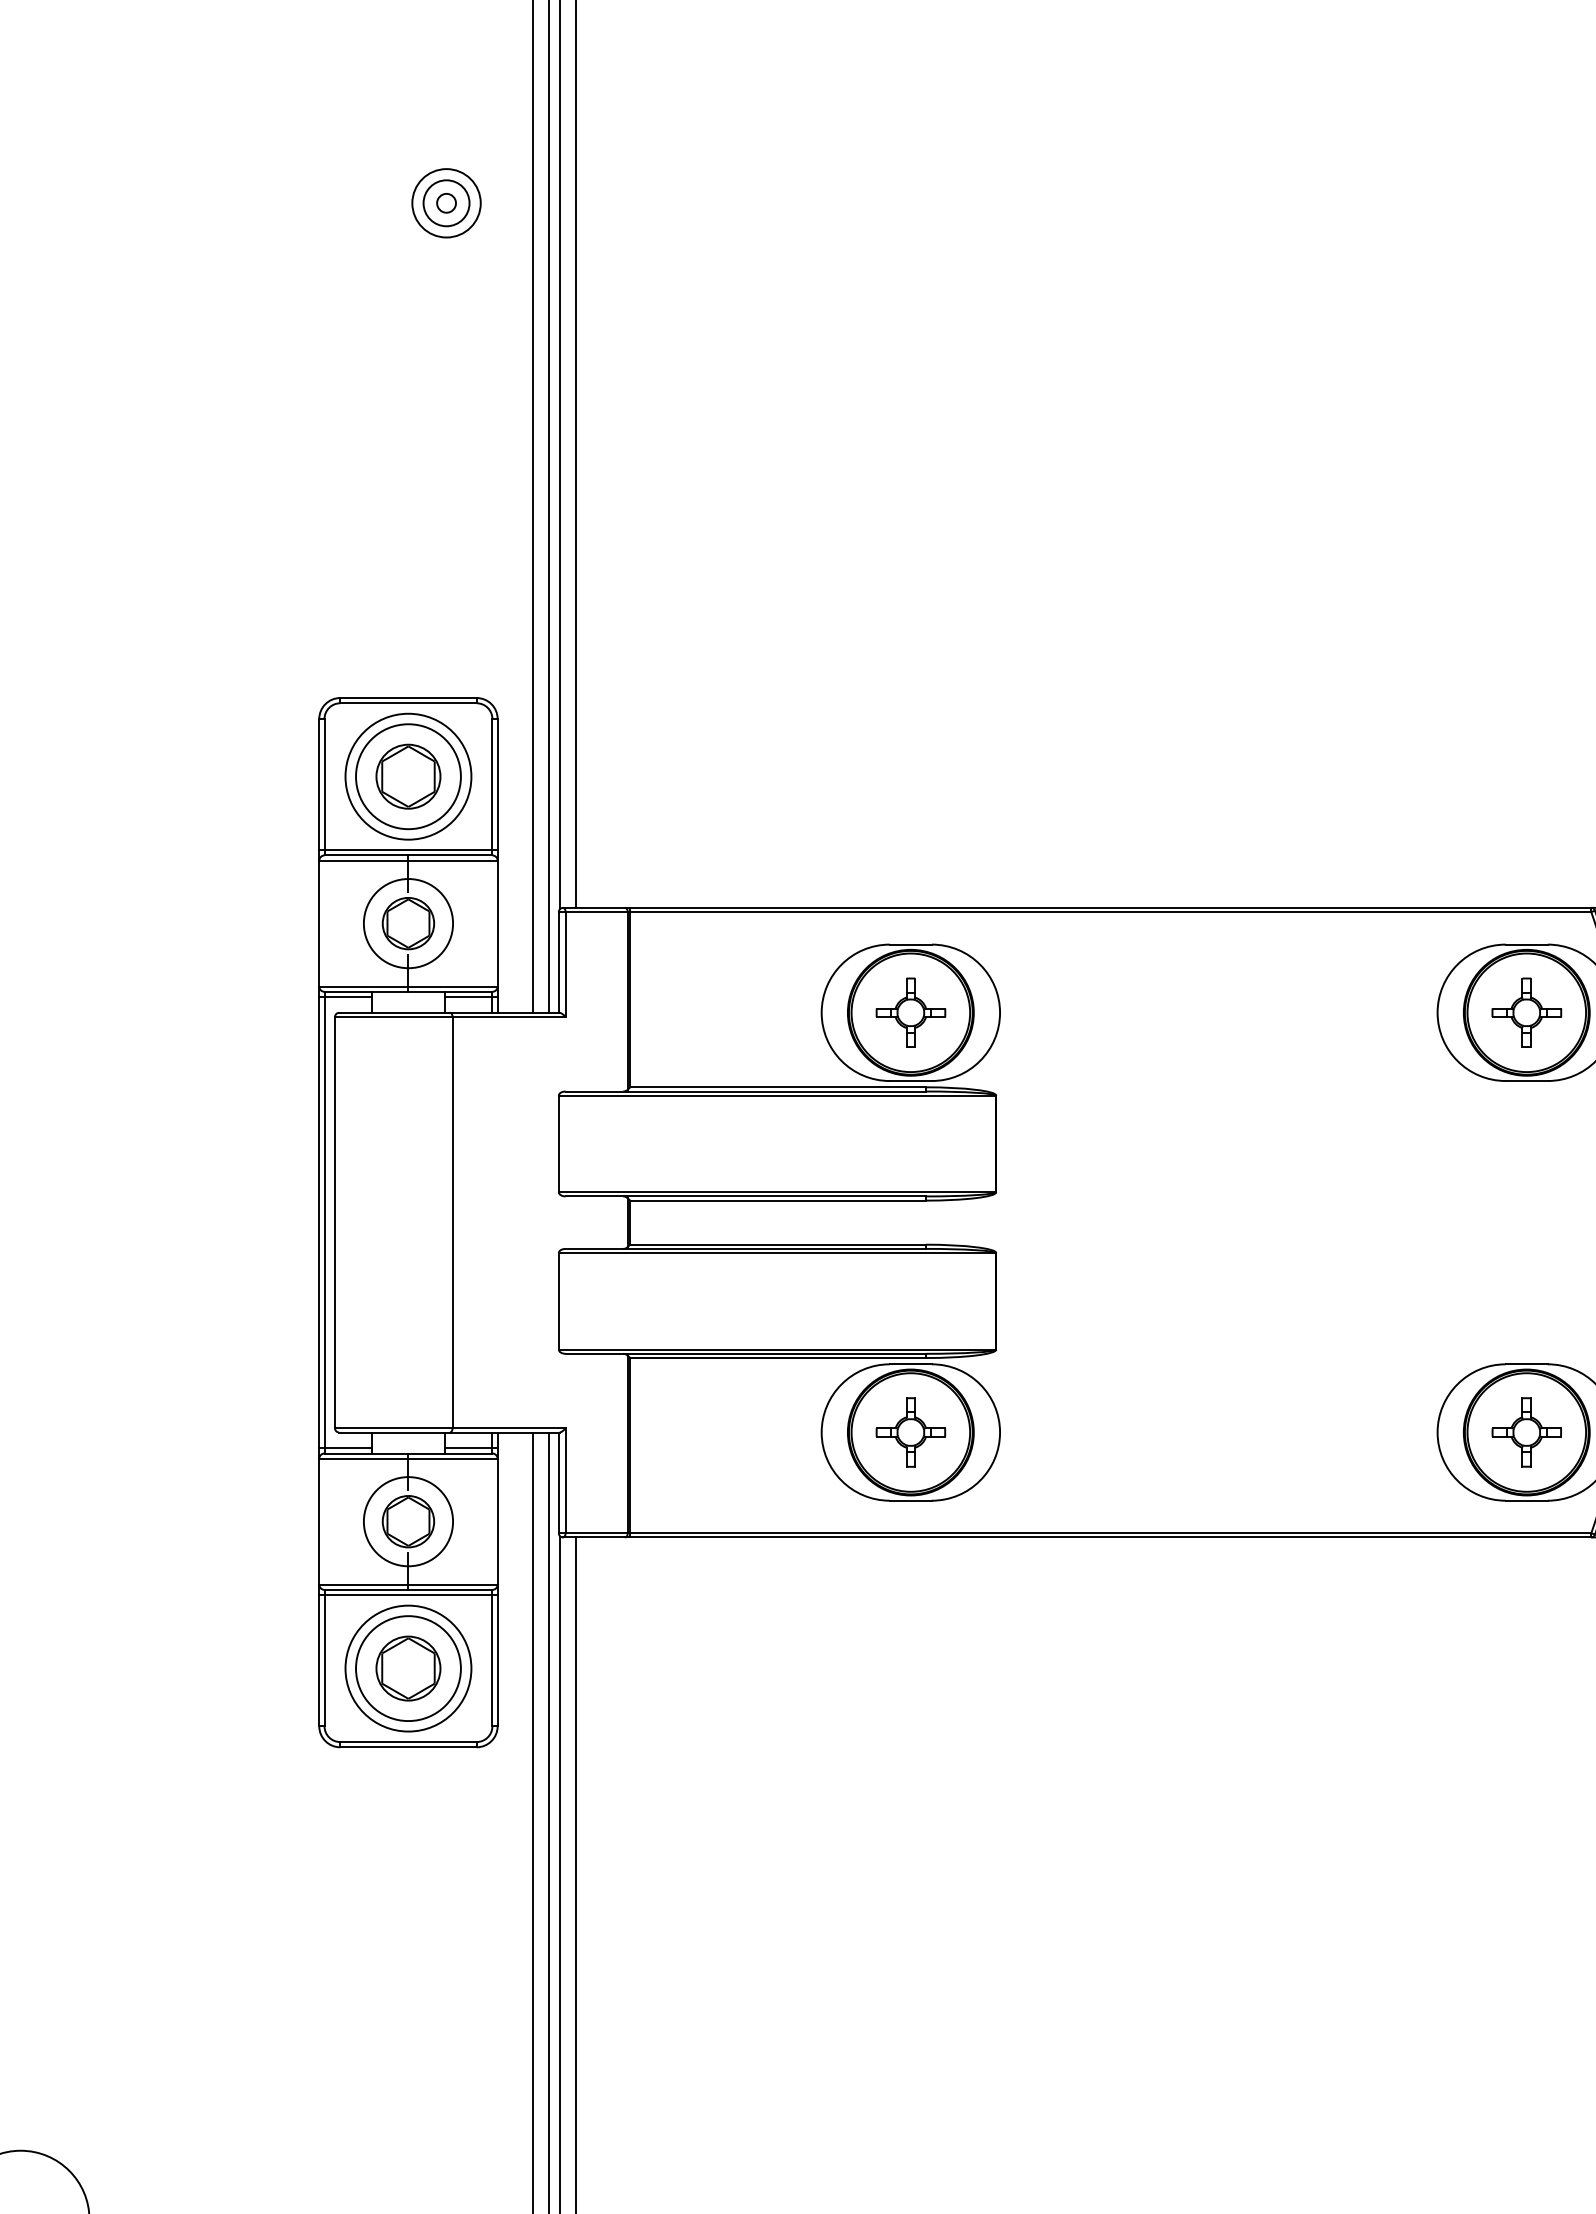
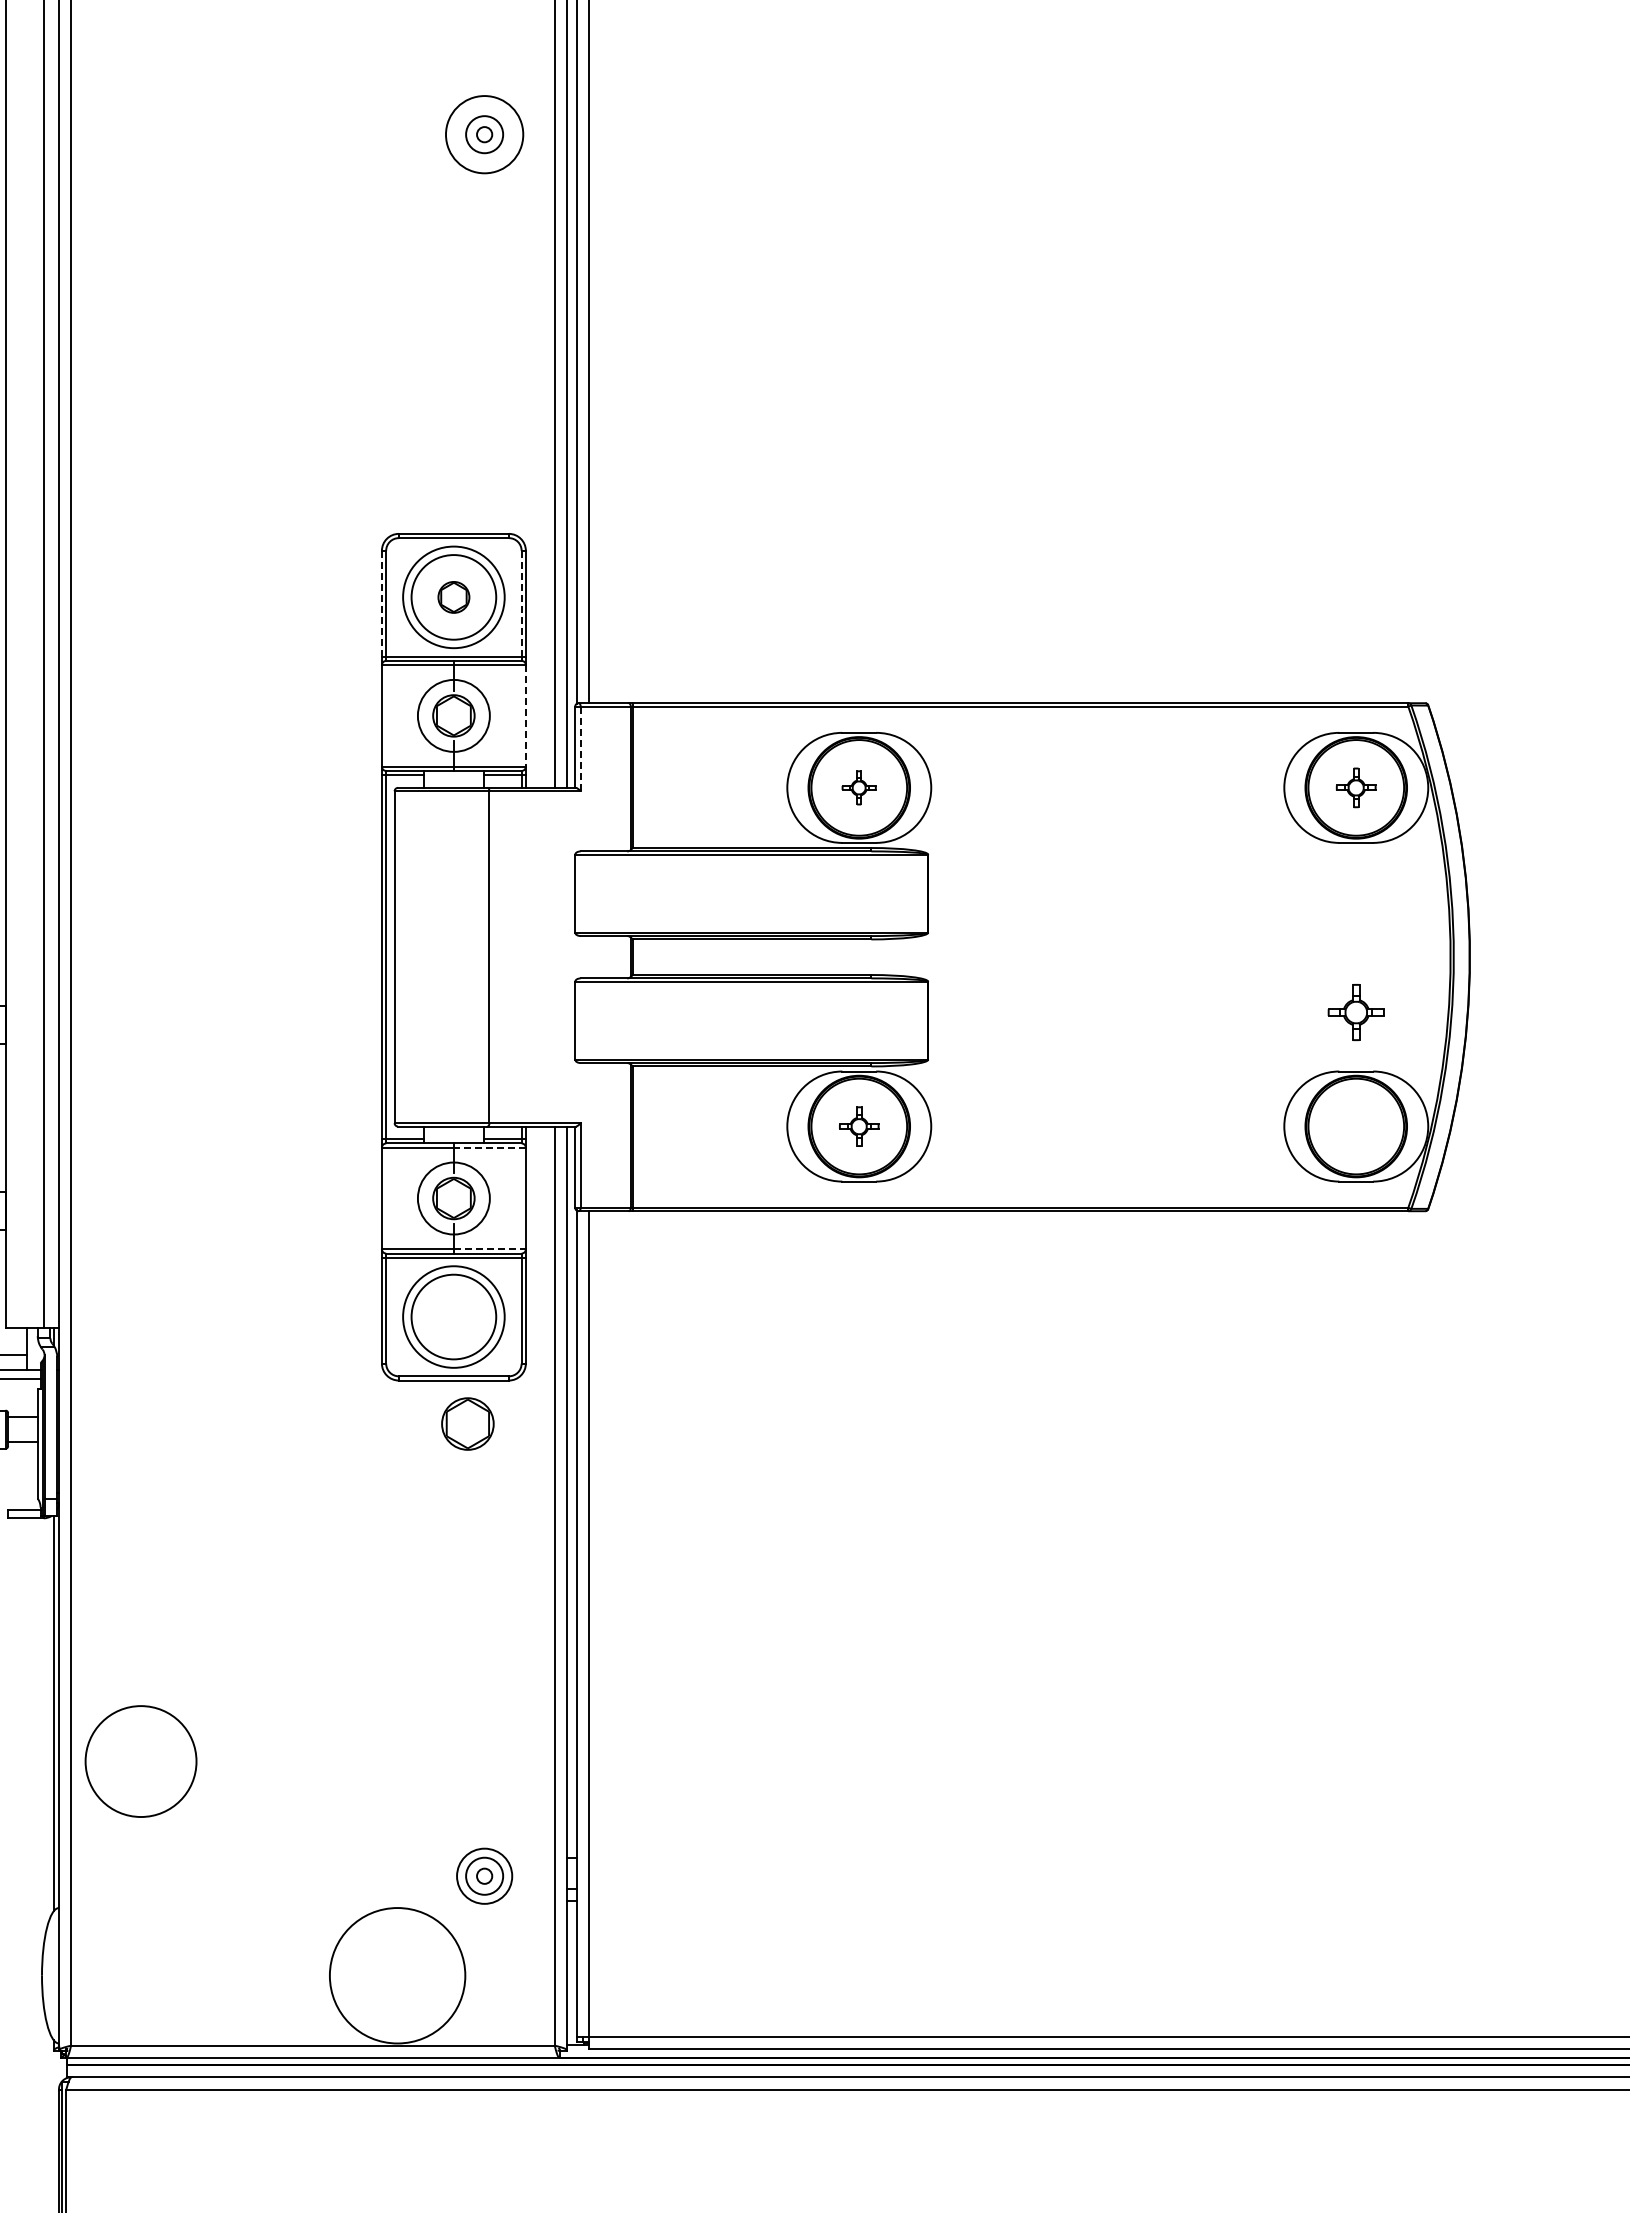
circle: (446, 203) -> (484, 134), size x1.4
part: (407, 776) -> (453, 597), size x0.6
line: (318, 784) -> (381, 603), solid -> dashed
line: (492, 784) -> (521, 603), solid -> dashed
line: (497, 923) -> (525, 715), solid -> dashed
line: (565, 965) -> (580, 749), solid -> dashed
part: (909, 1012) -> (858, 787), size x0.6
part: (1525, 1012) -> (1355, 787), size x0.7
part: (909, 1432) -> (858, 1126), size x0.7
part: (1525, 1432) -> (1355, 1012), moved
line: (452, 1458) -> (489, 1147), solid -> dashed
line: (452, 1584) -> (489, 1249), solid -> dashed
part: (407, 1667) -> (467, 1423), moved

